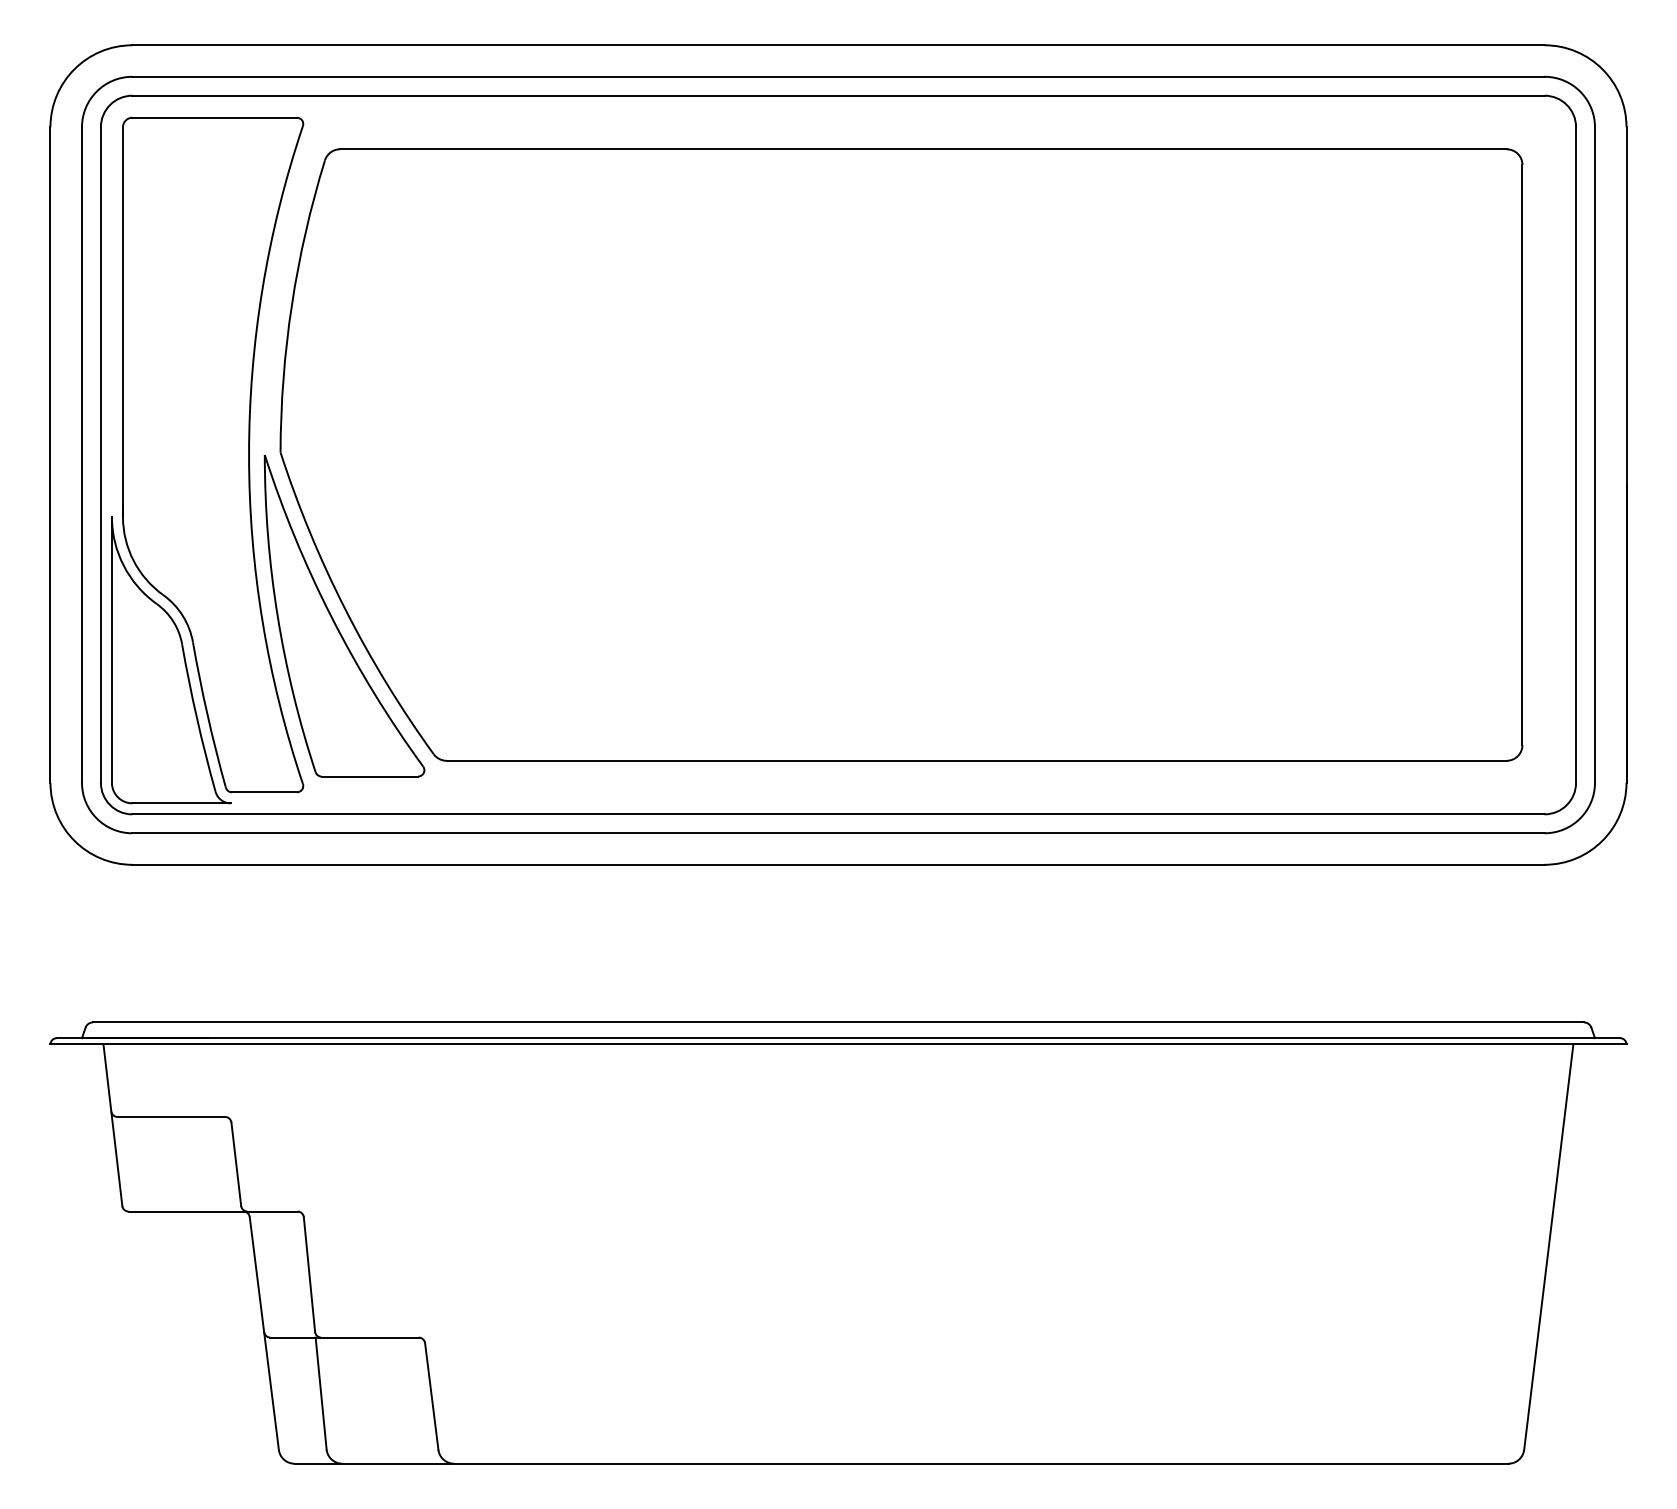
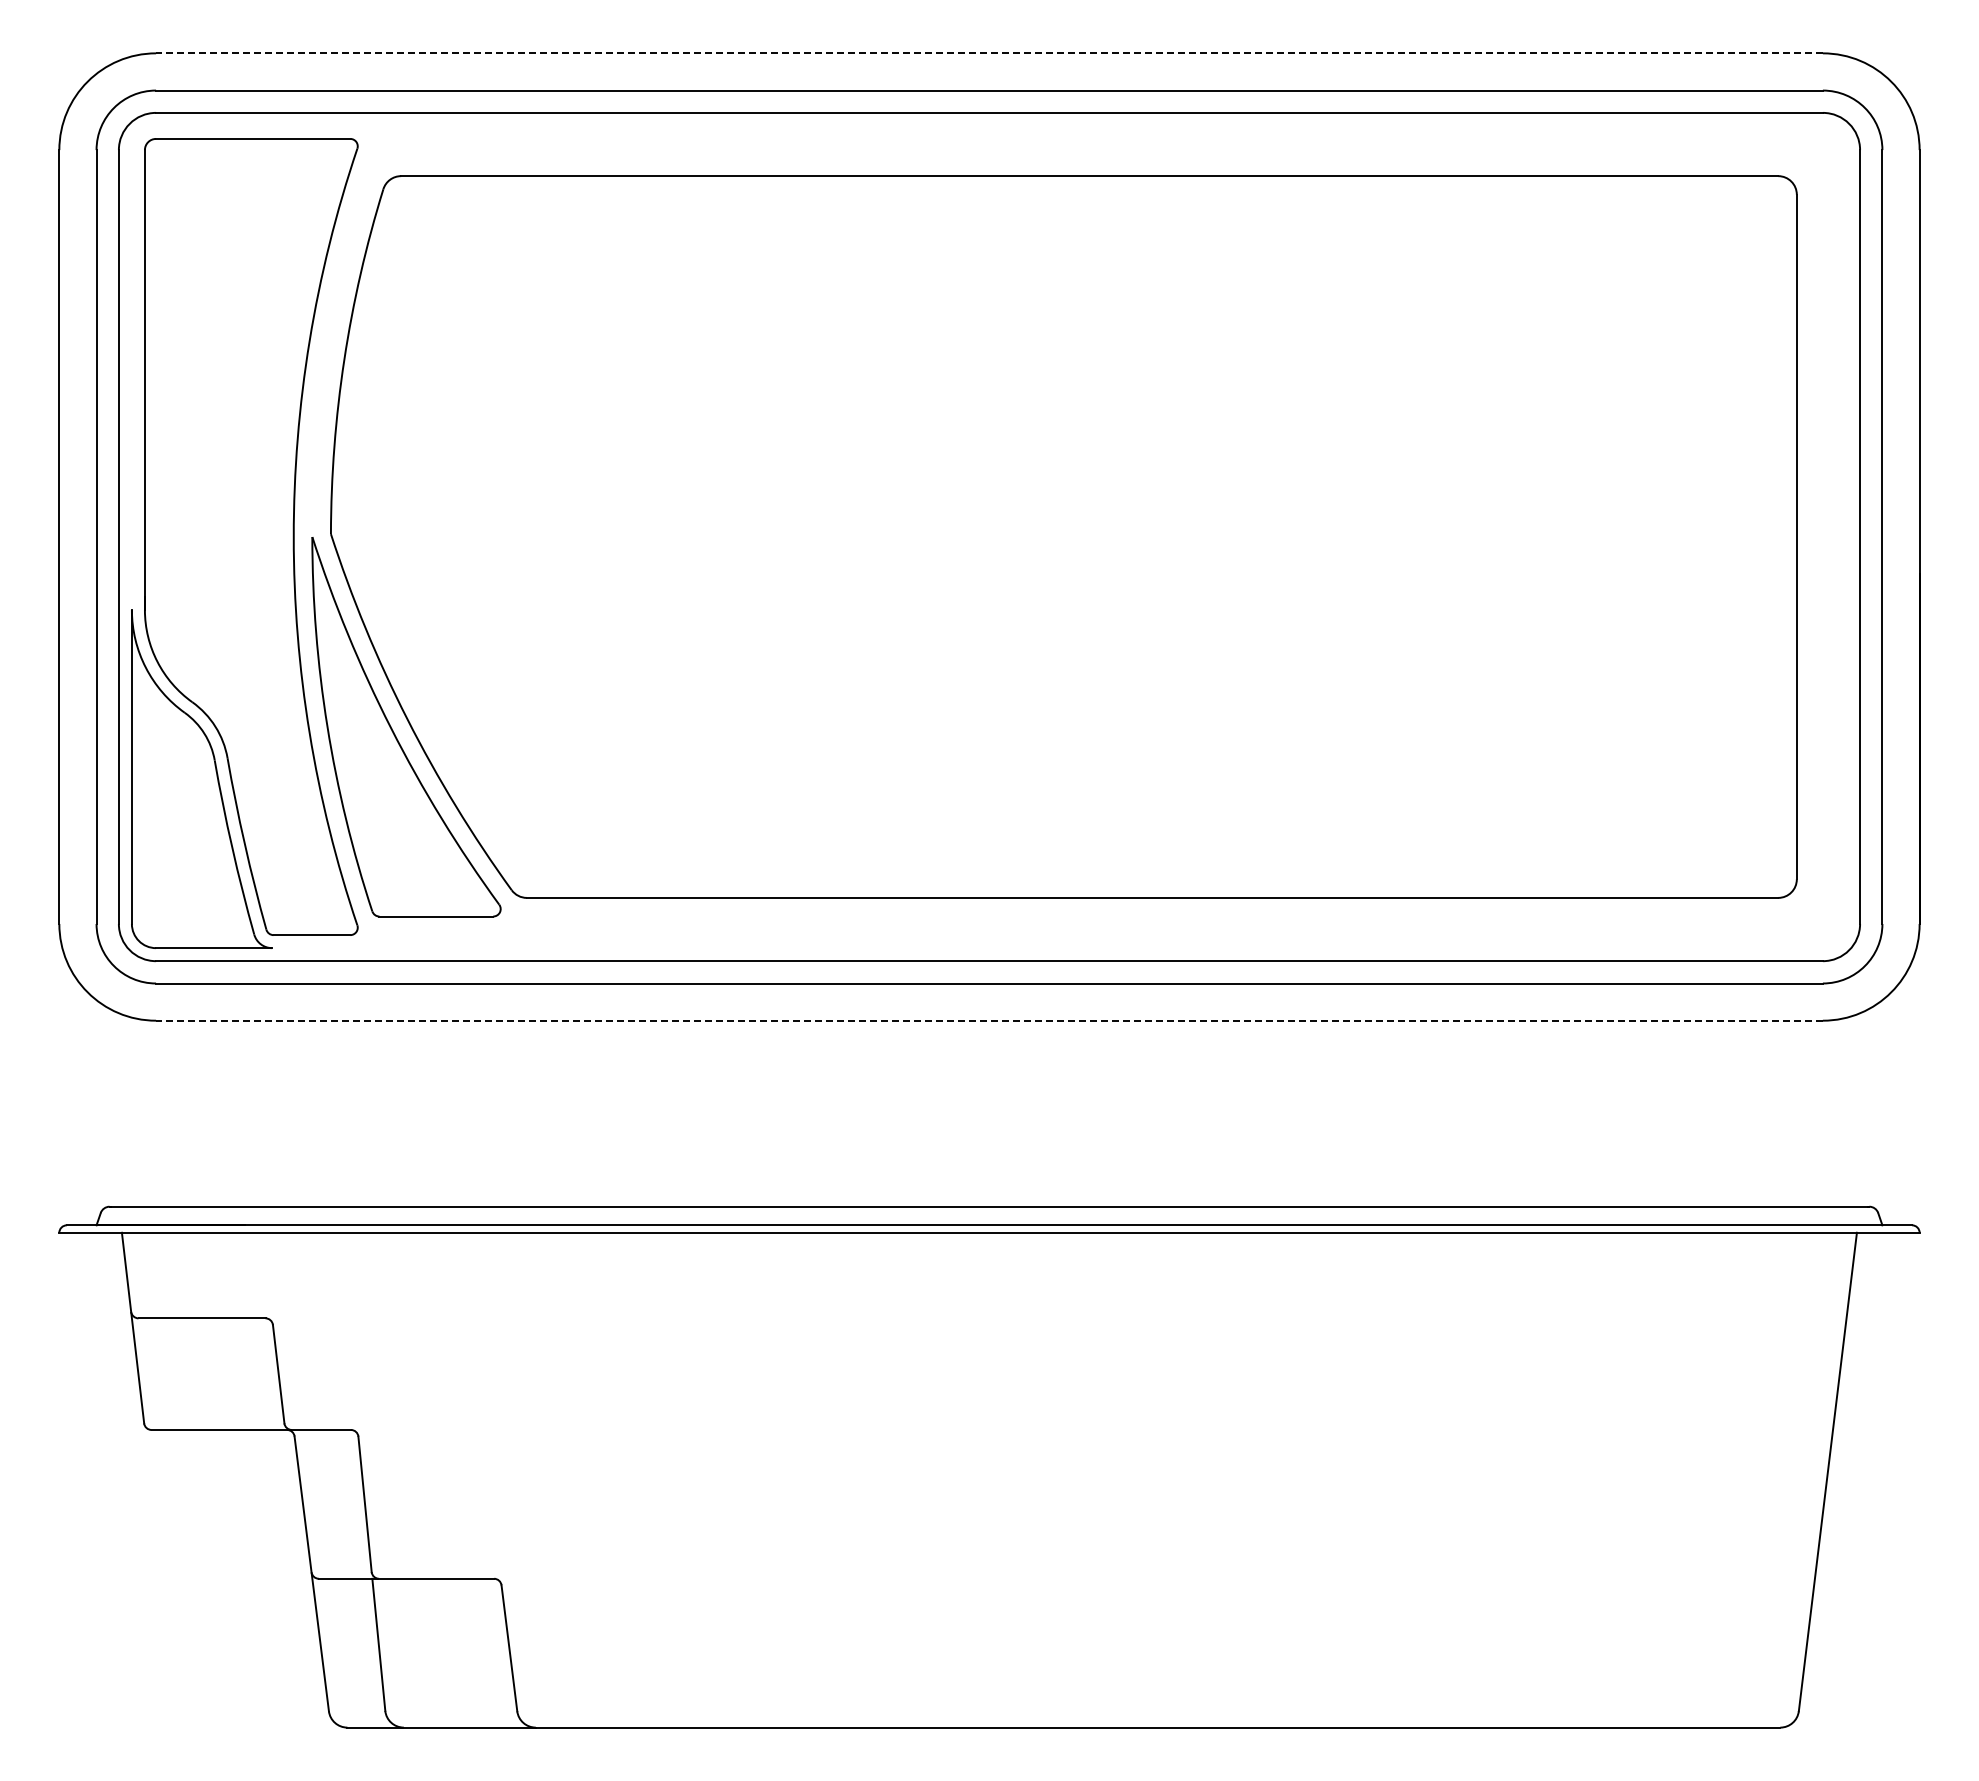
line: (837, 45) -> (988, 53), solid -> dashed
line: (837, 864) -> (988, 1020), solid -> dashed

